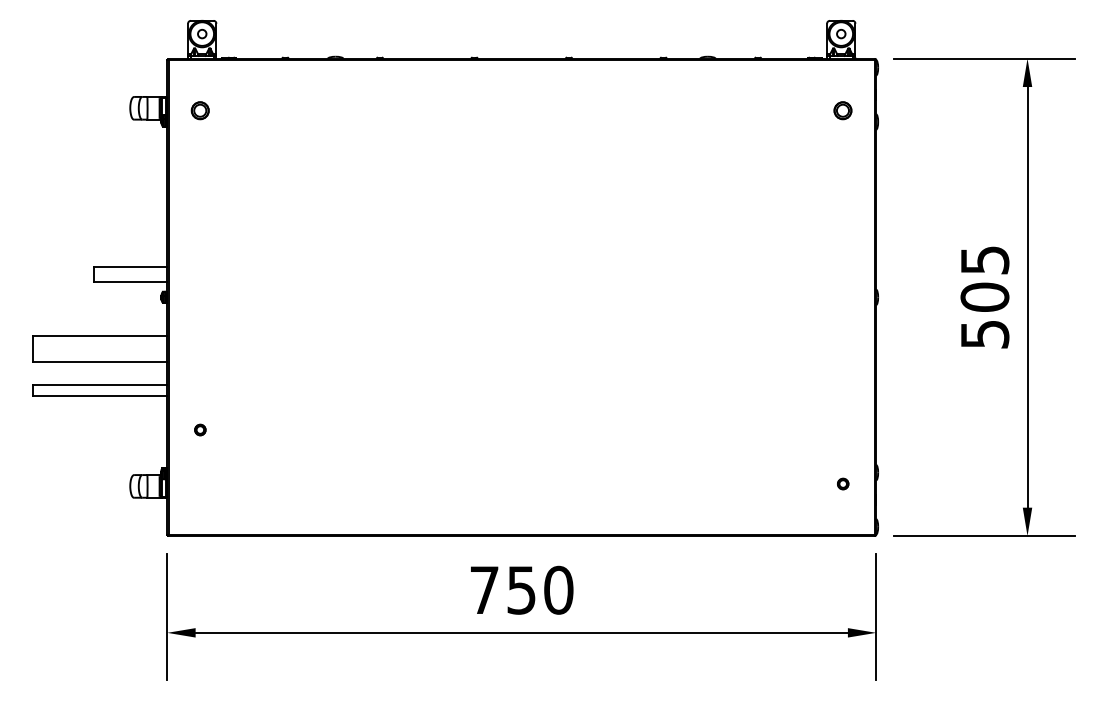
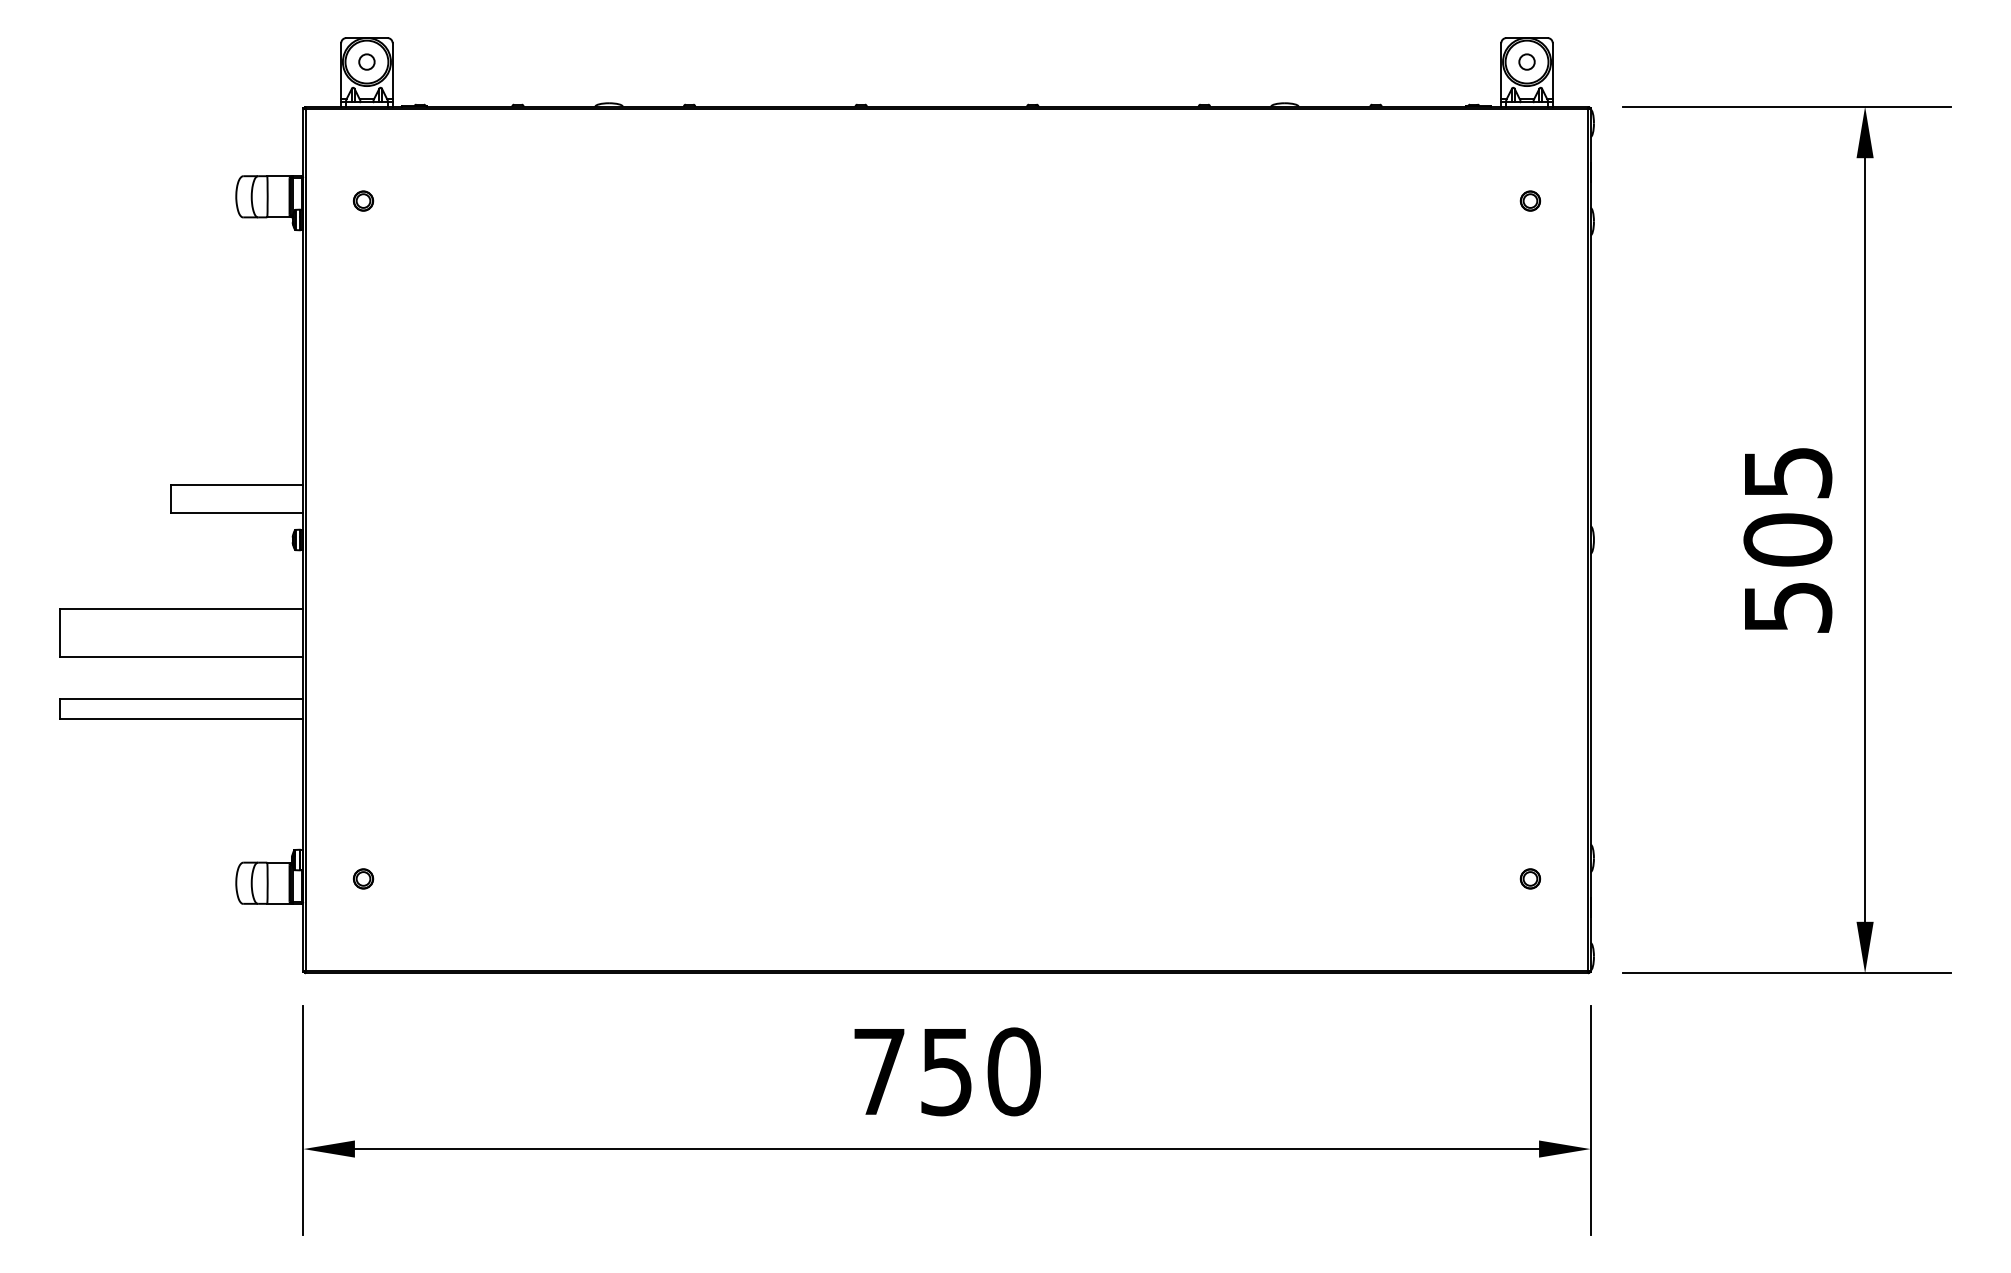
part: (200, 110) -> (363, 200), size x0.62
part: (843, 110) -> (1531, 200), size x0.62
part: (200, 429) -> (363, 877), moved

